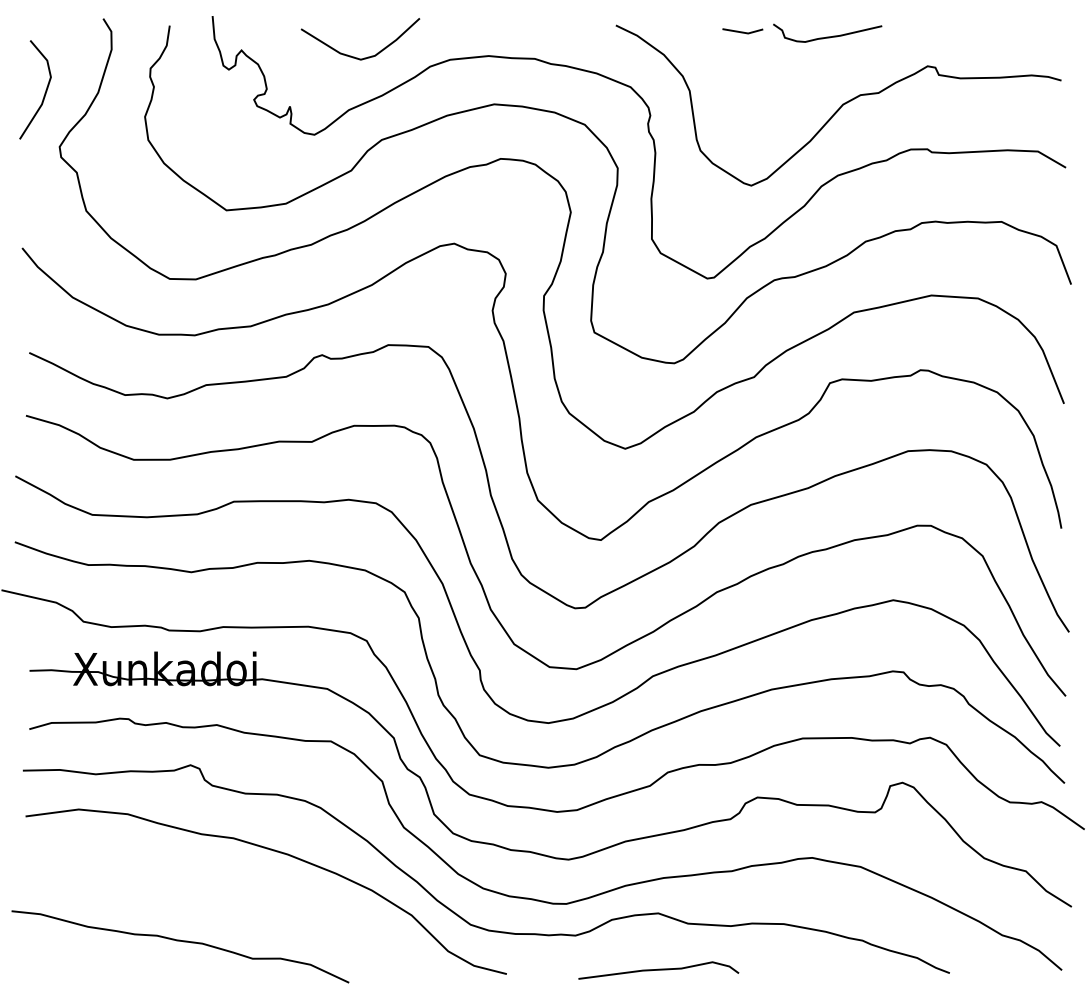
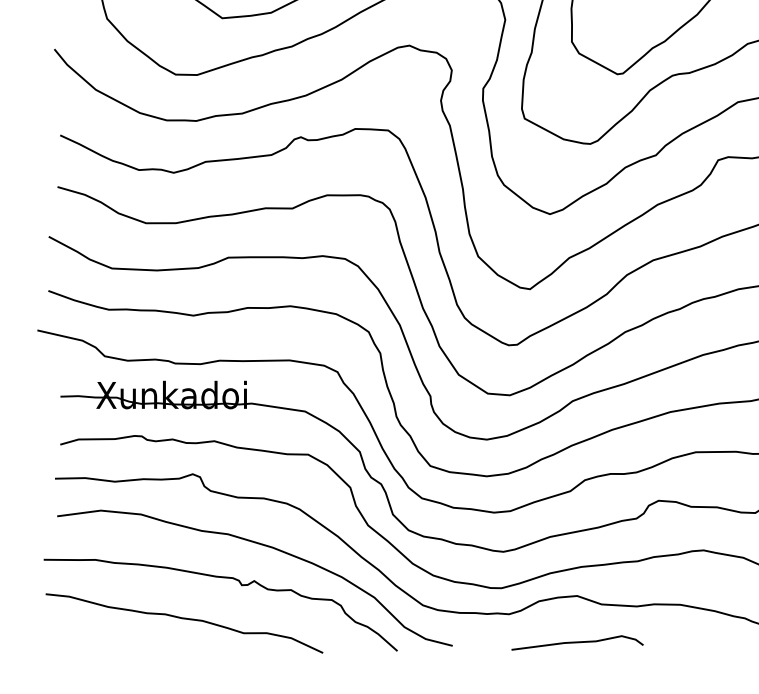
part: (224, 891) -> (220, 578), added

